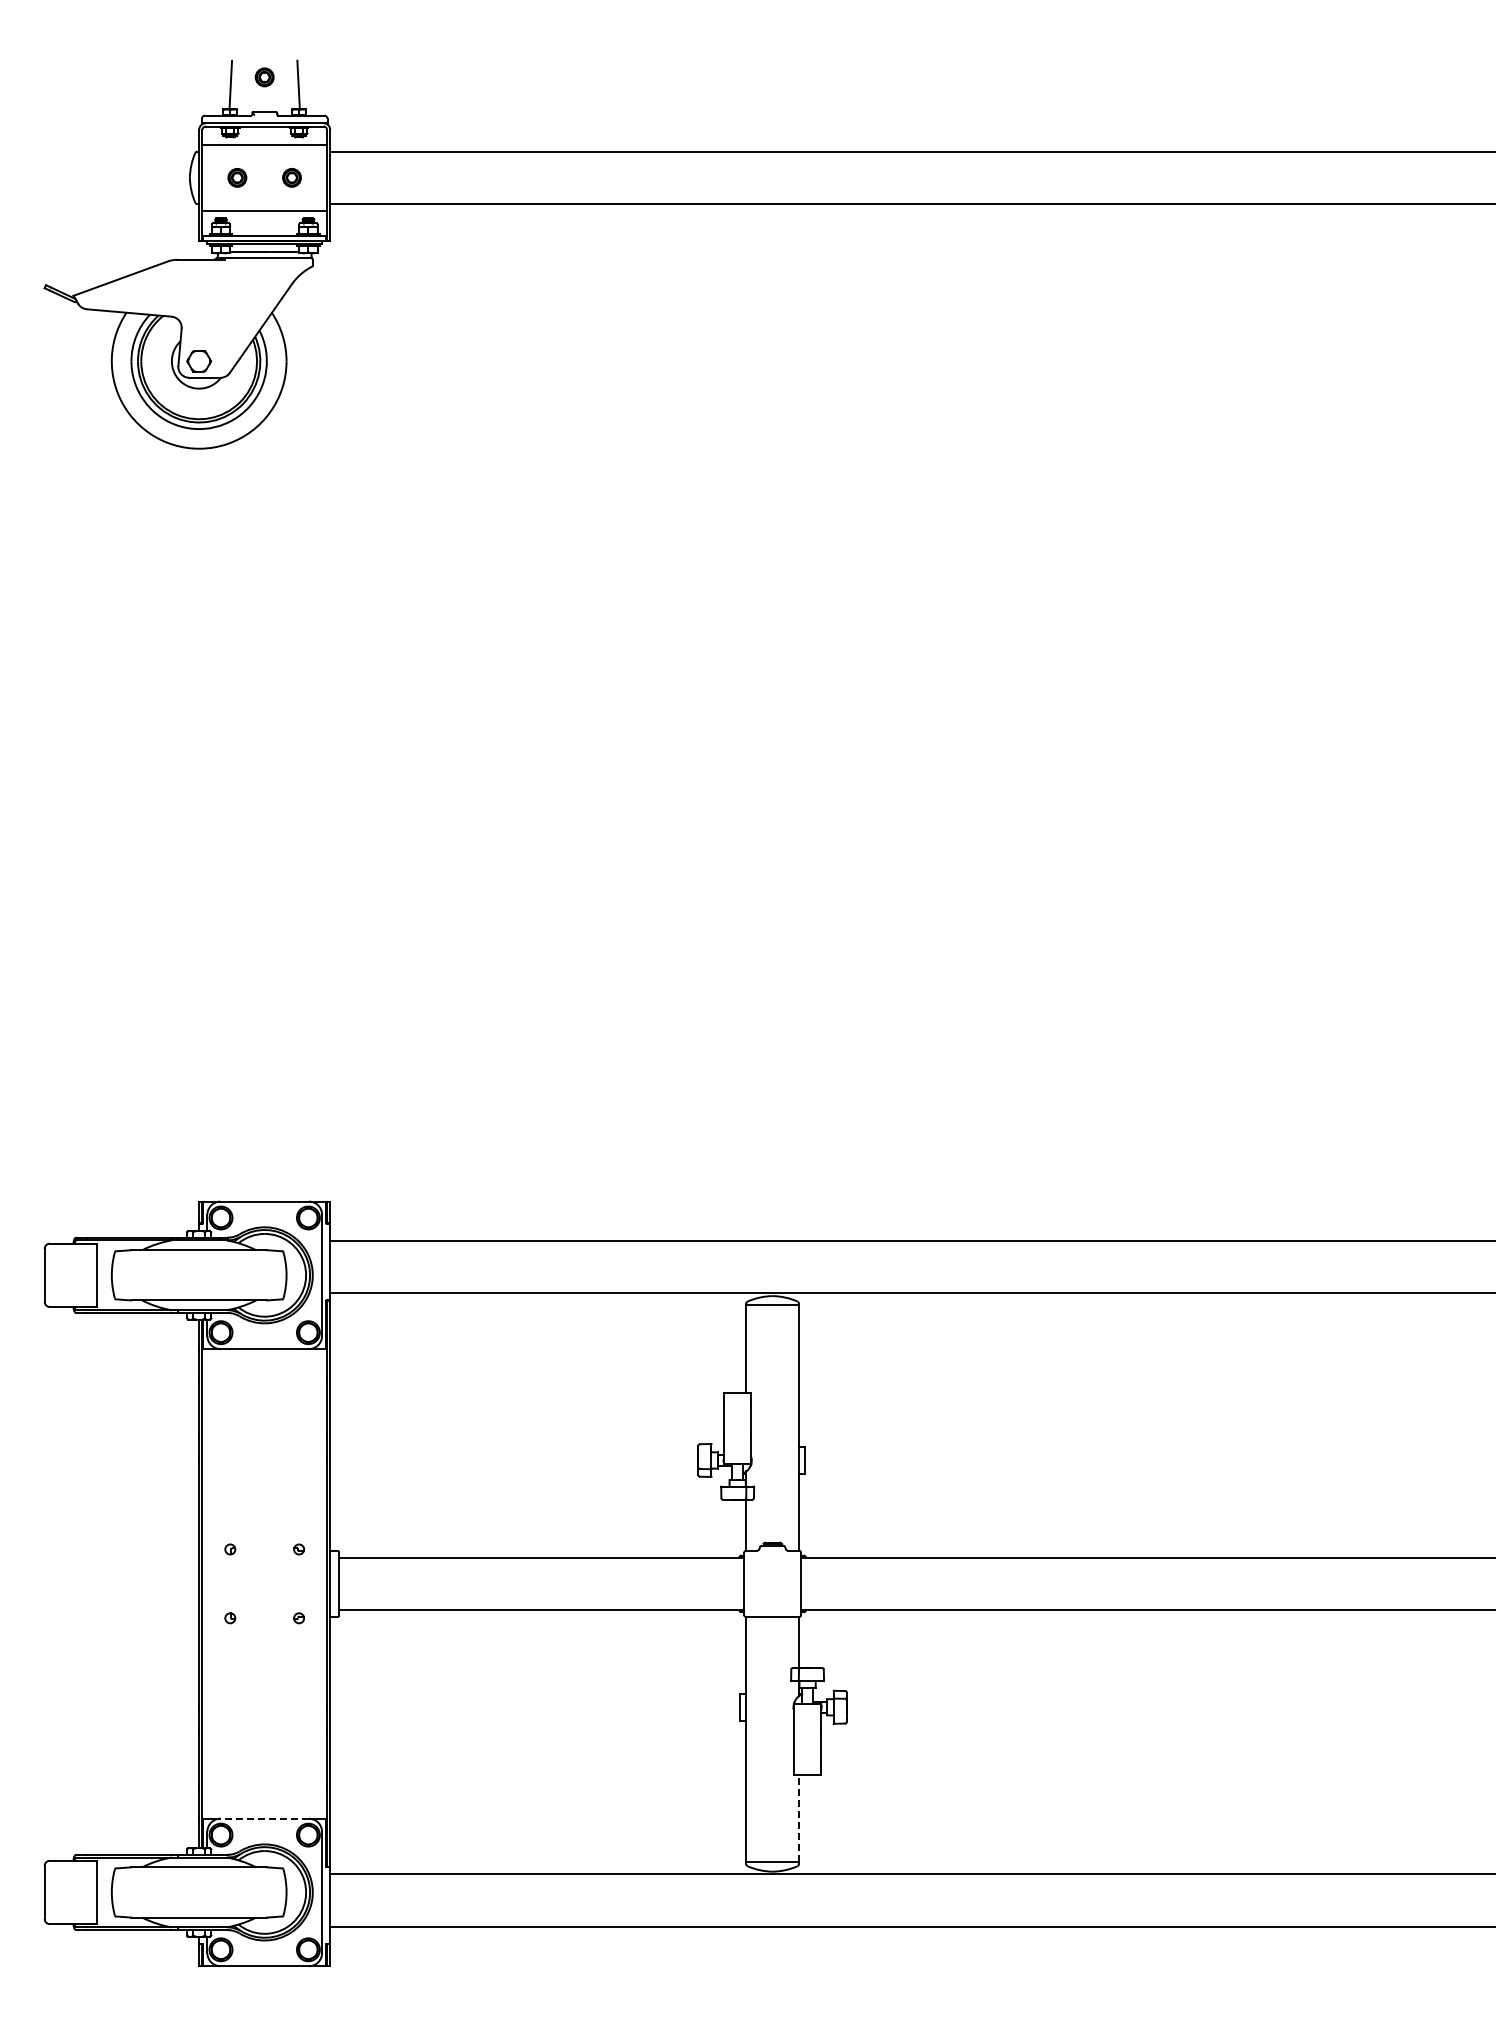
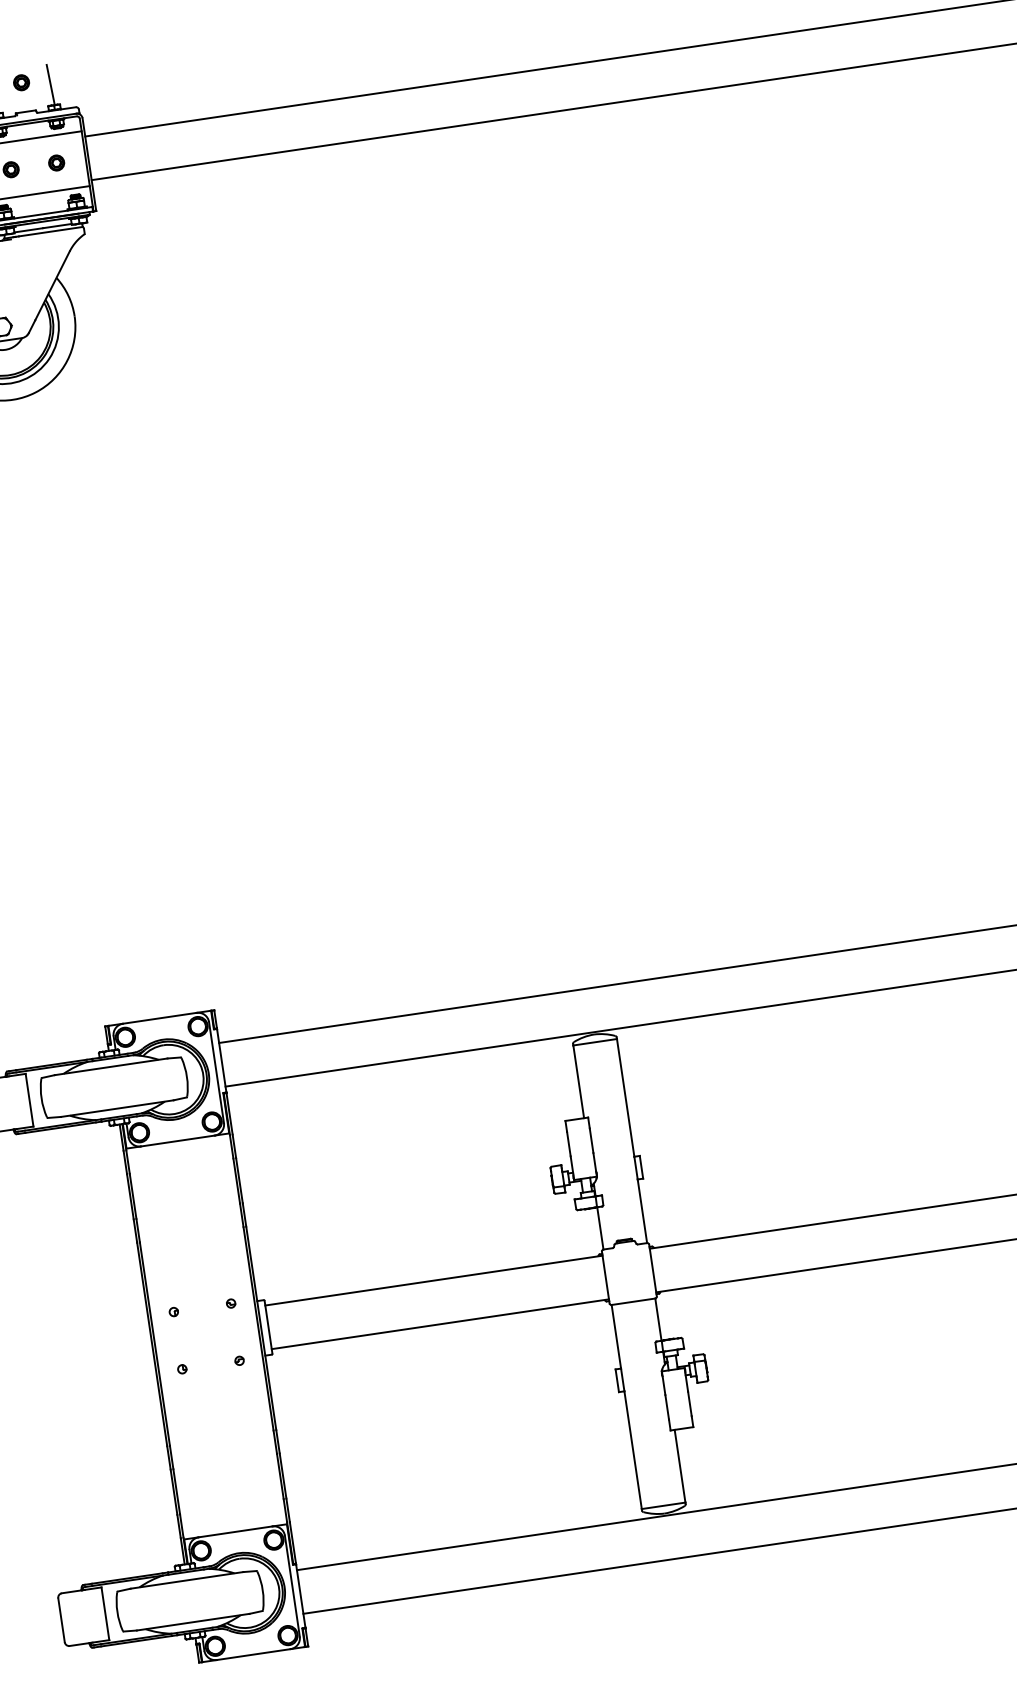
line: (264, 1818) -> (235, 1531), dashed -> solid
line: (798, 1818) -> (679, 1466), dashed -> solid

